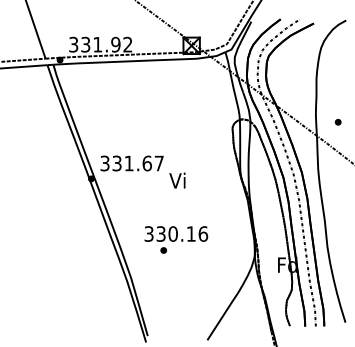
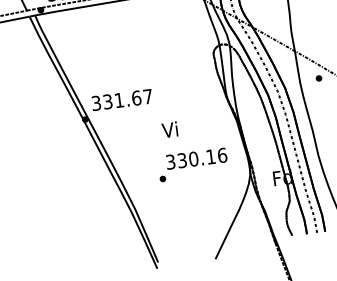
part: (337, 122) -> (318, 78), moved
text: (177, 180) -> (169, 129), moved
text: (176, 233) -> (196, 158), moved

